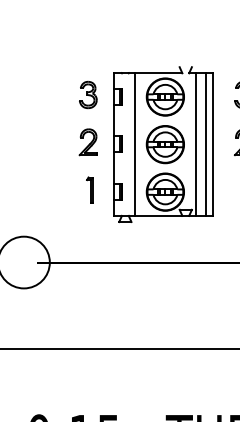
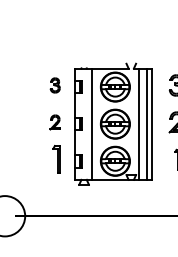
part: (88, 94) -> (55, 85), size x0.7
part: (87, 142) -> (54, 122), size x0.7
part: (89, 189) -> (56, 159), size x1.4

